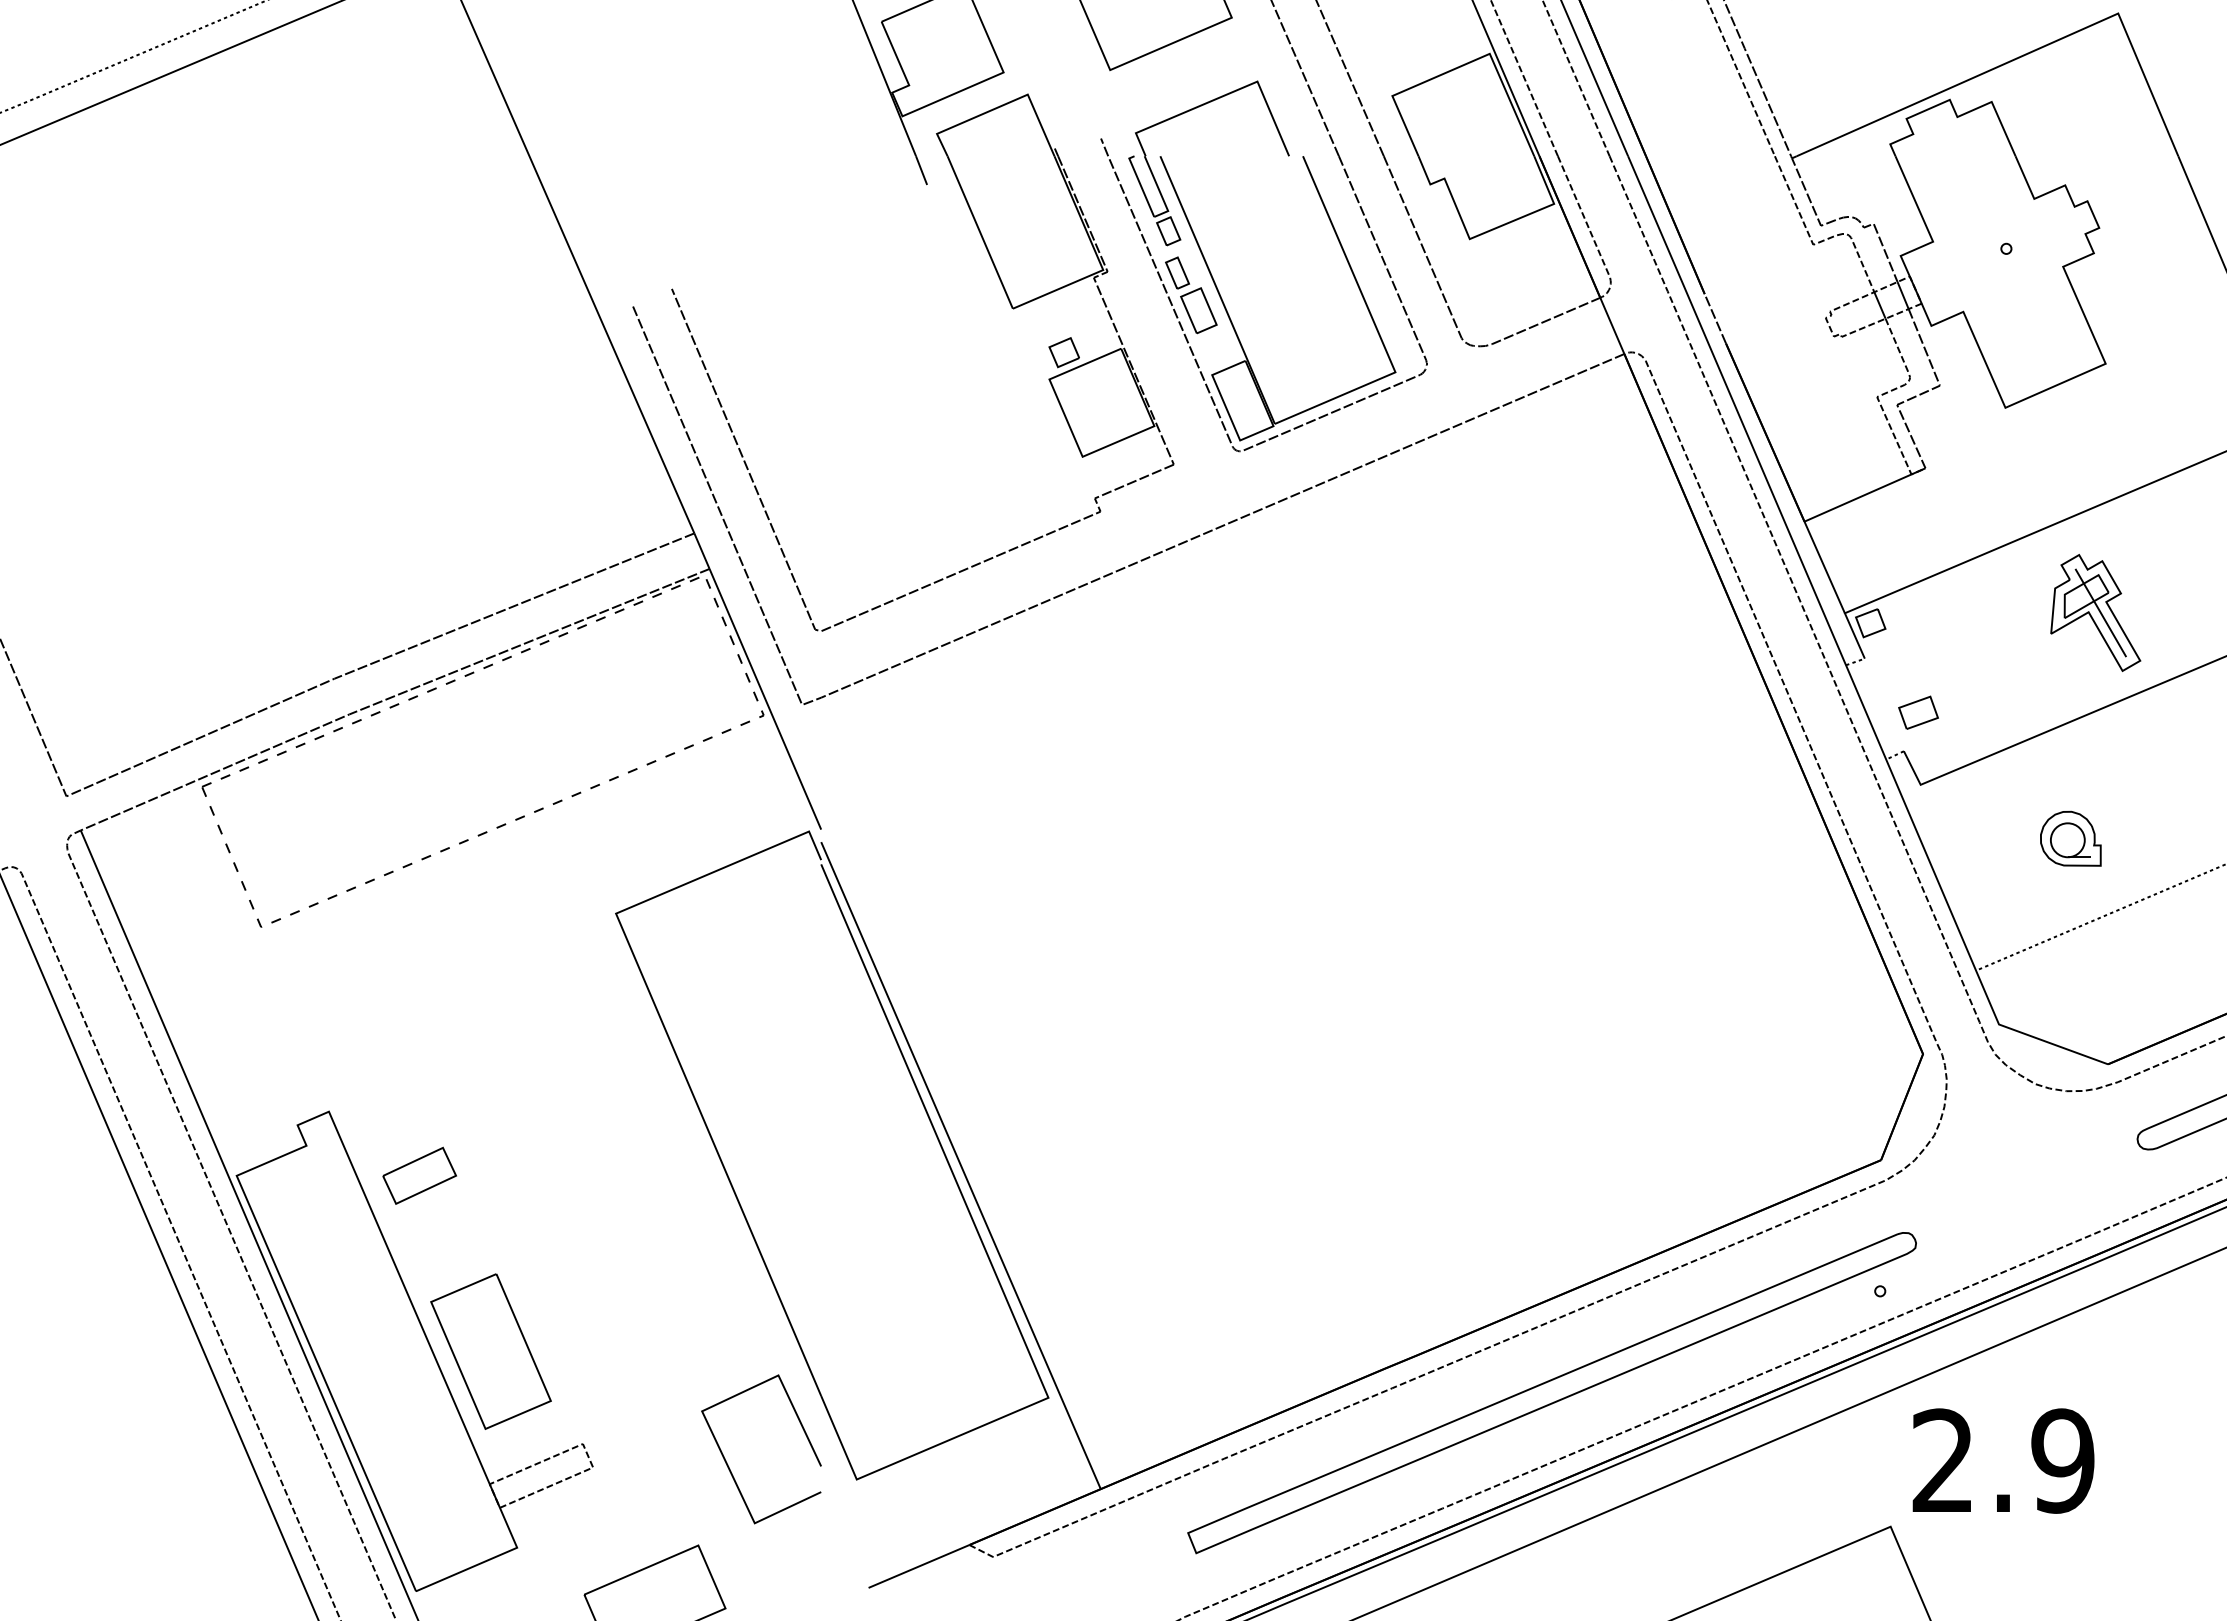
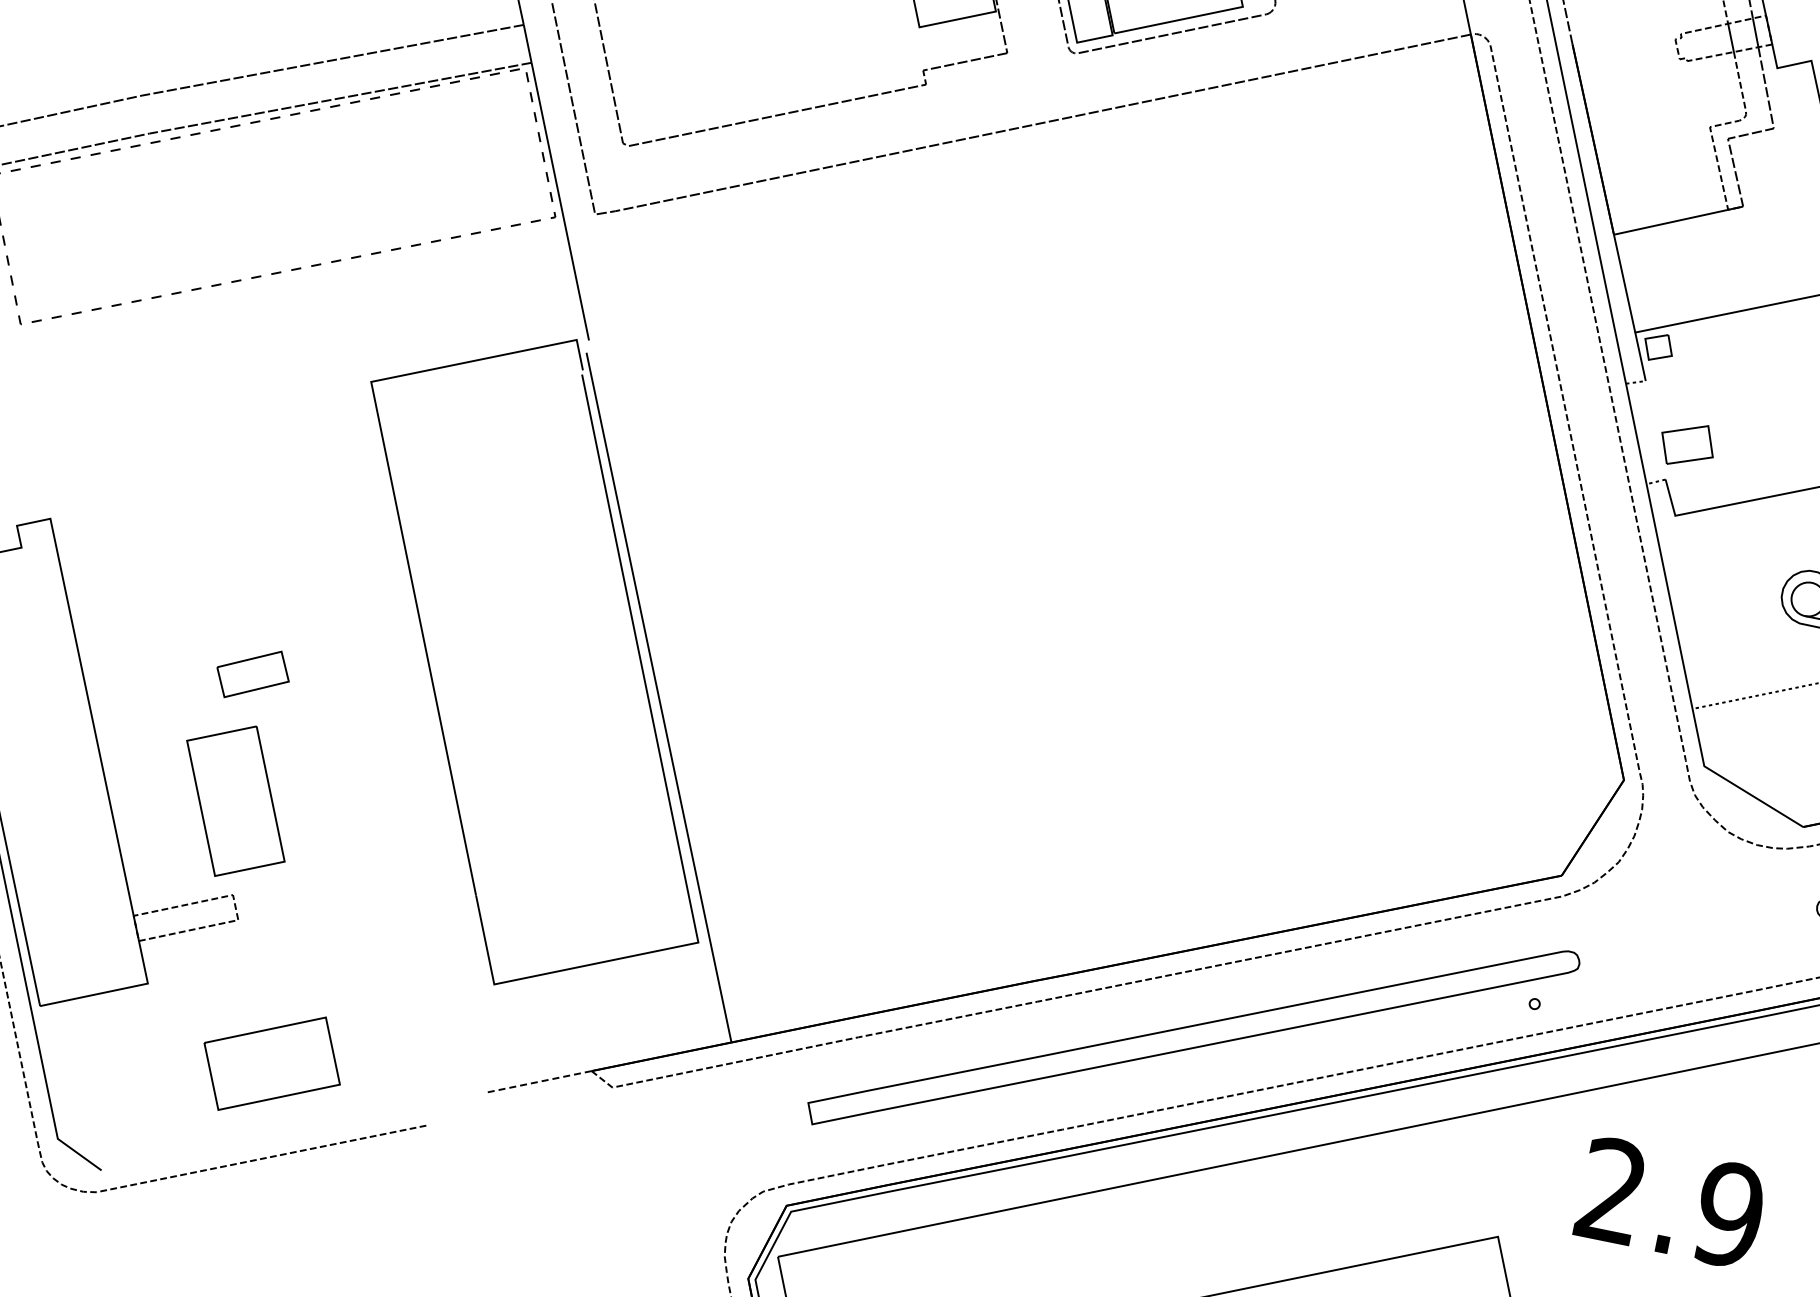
part: (1918, 712) -> (1687, 444), size x1.4
part: (419, 1175) -> (253, 674), moved
part: (490, 1351) -> (235, 801), moved
text: (2003, 1460) -> (1671, 1202), moved
line: (729, 1466) -> (372, 946), removed
line: (919, 1566) -> (538, 1082), solid -> dashed

